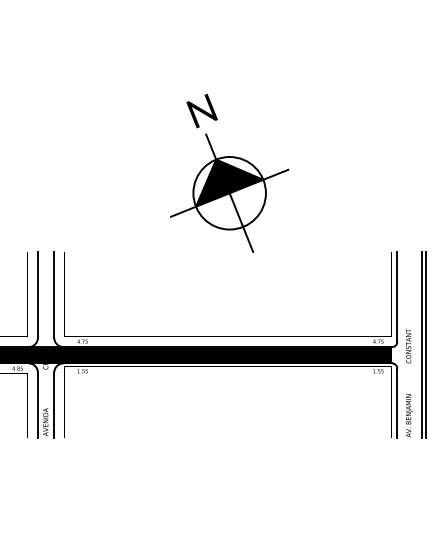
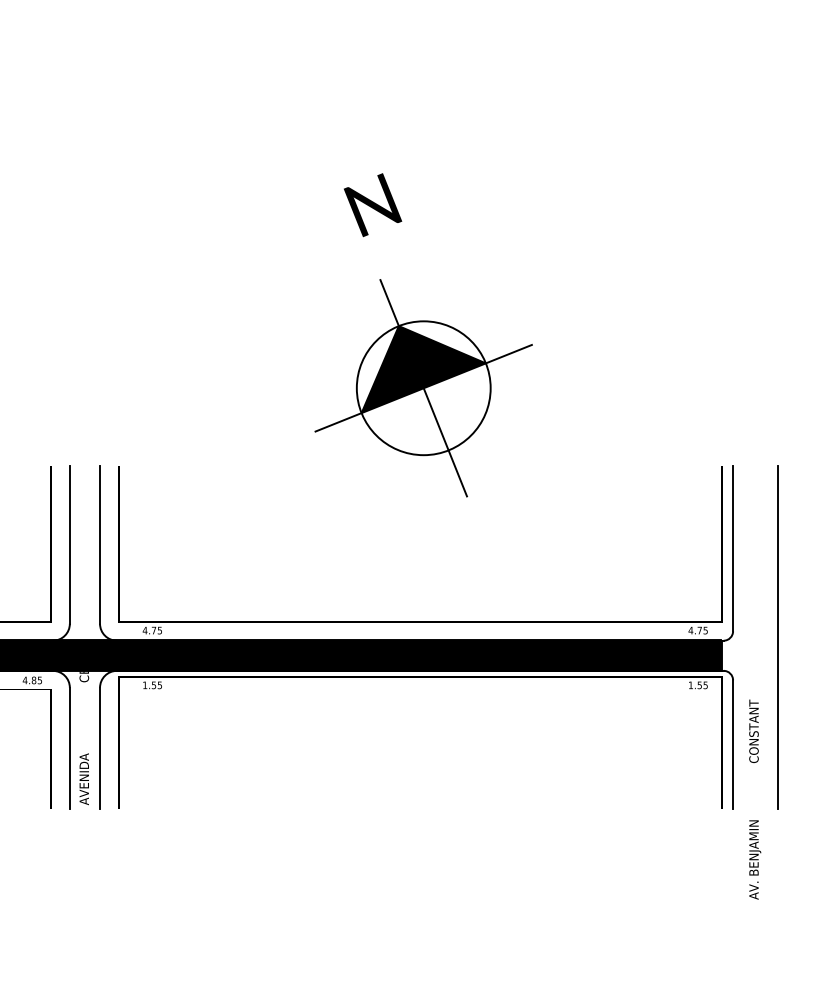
part: (229, 192) -> (423, 386), moved
line: (425, 345) -> (785, 637), removed
text: (409, 383) -> (755, 800), moved

